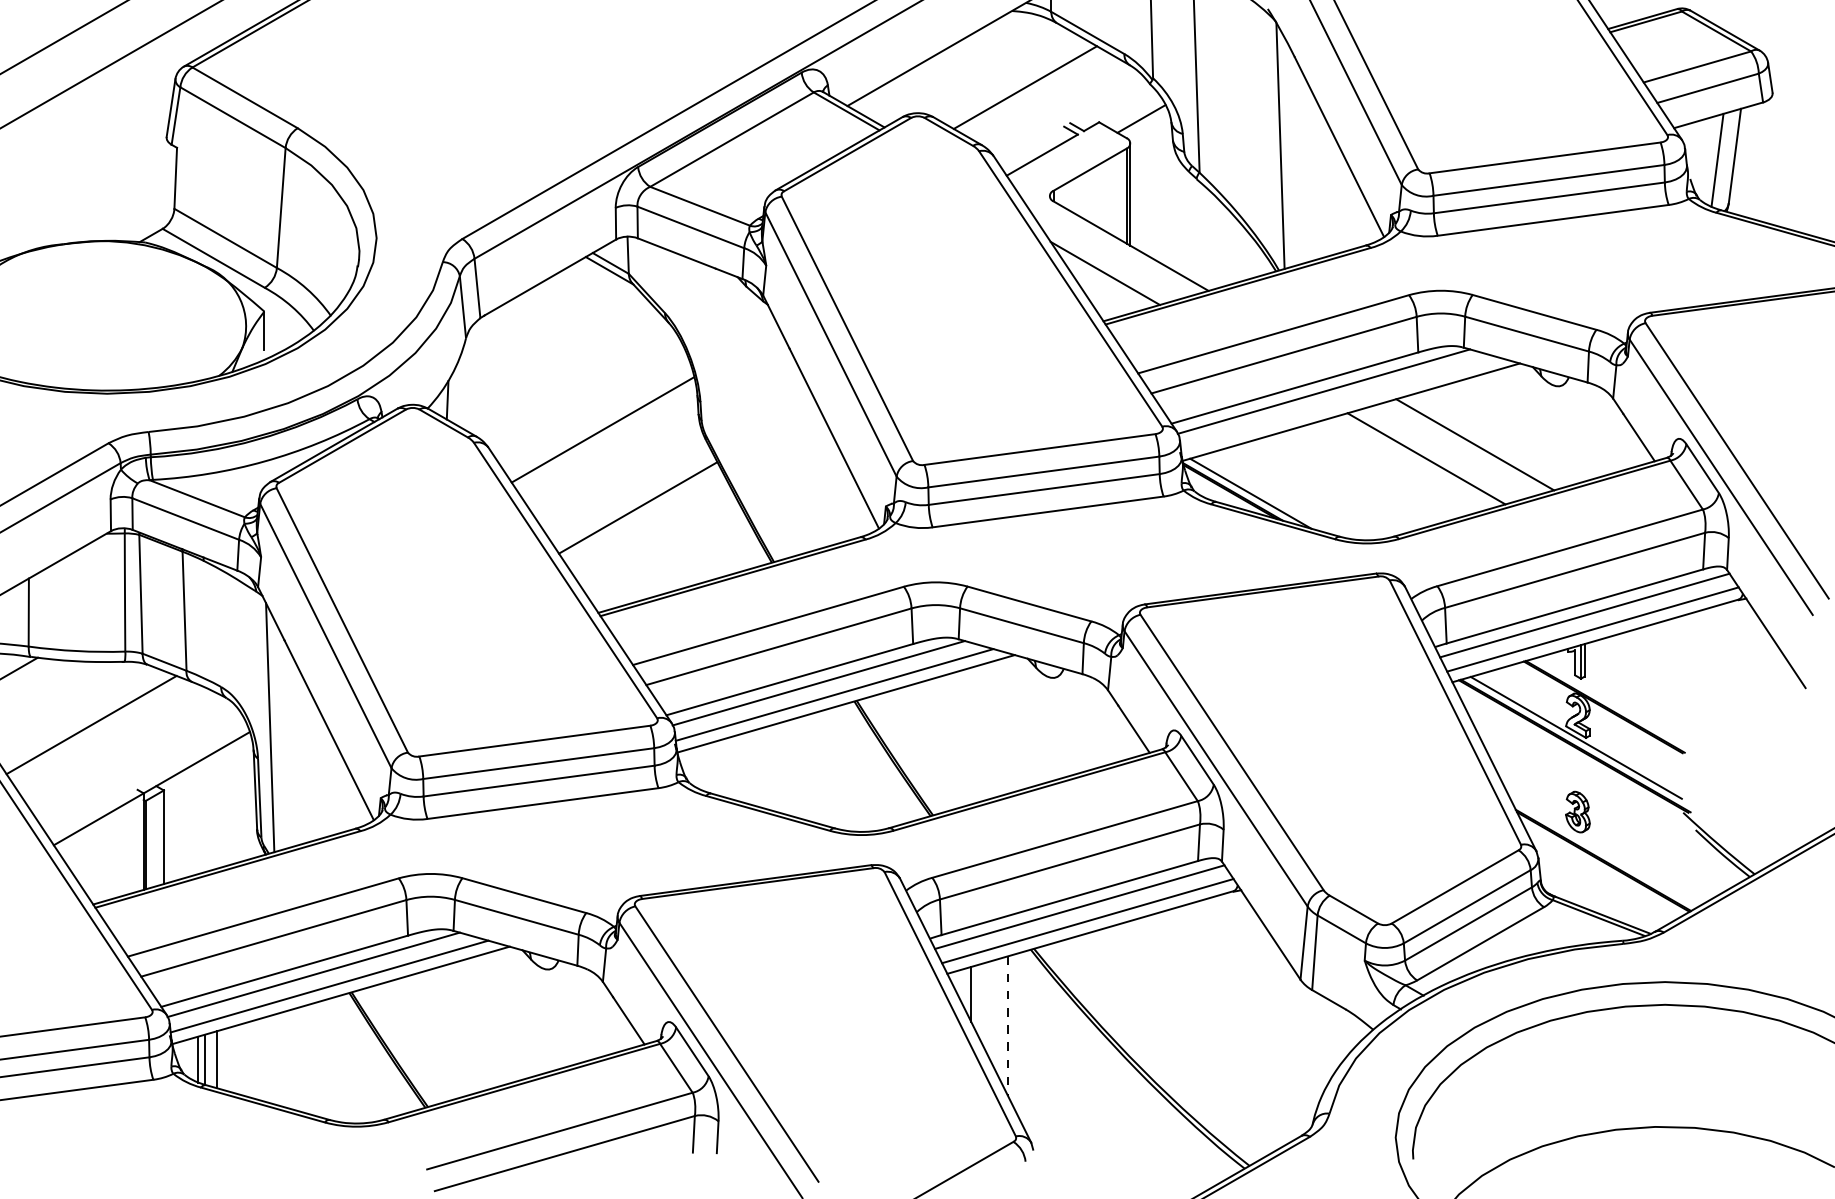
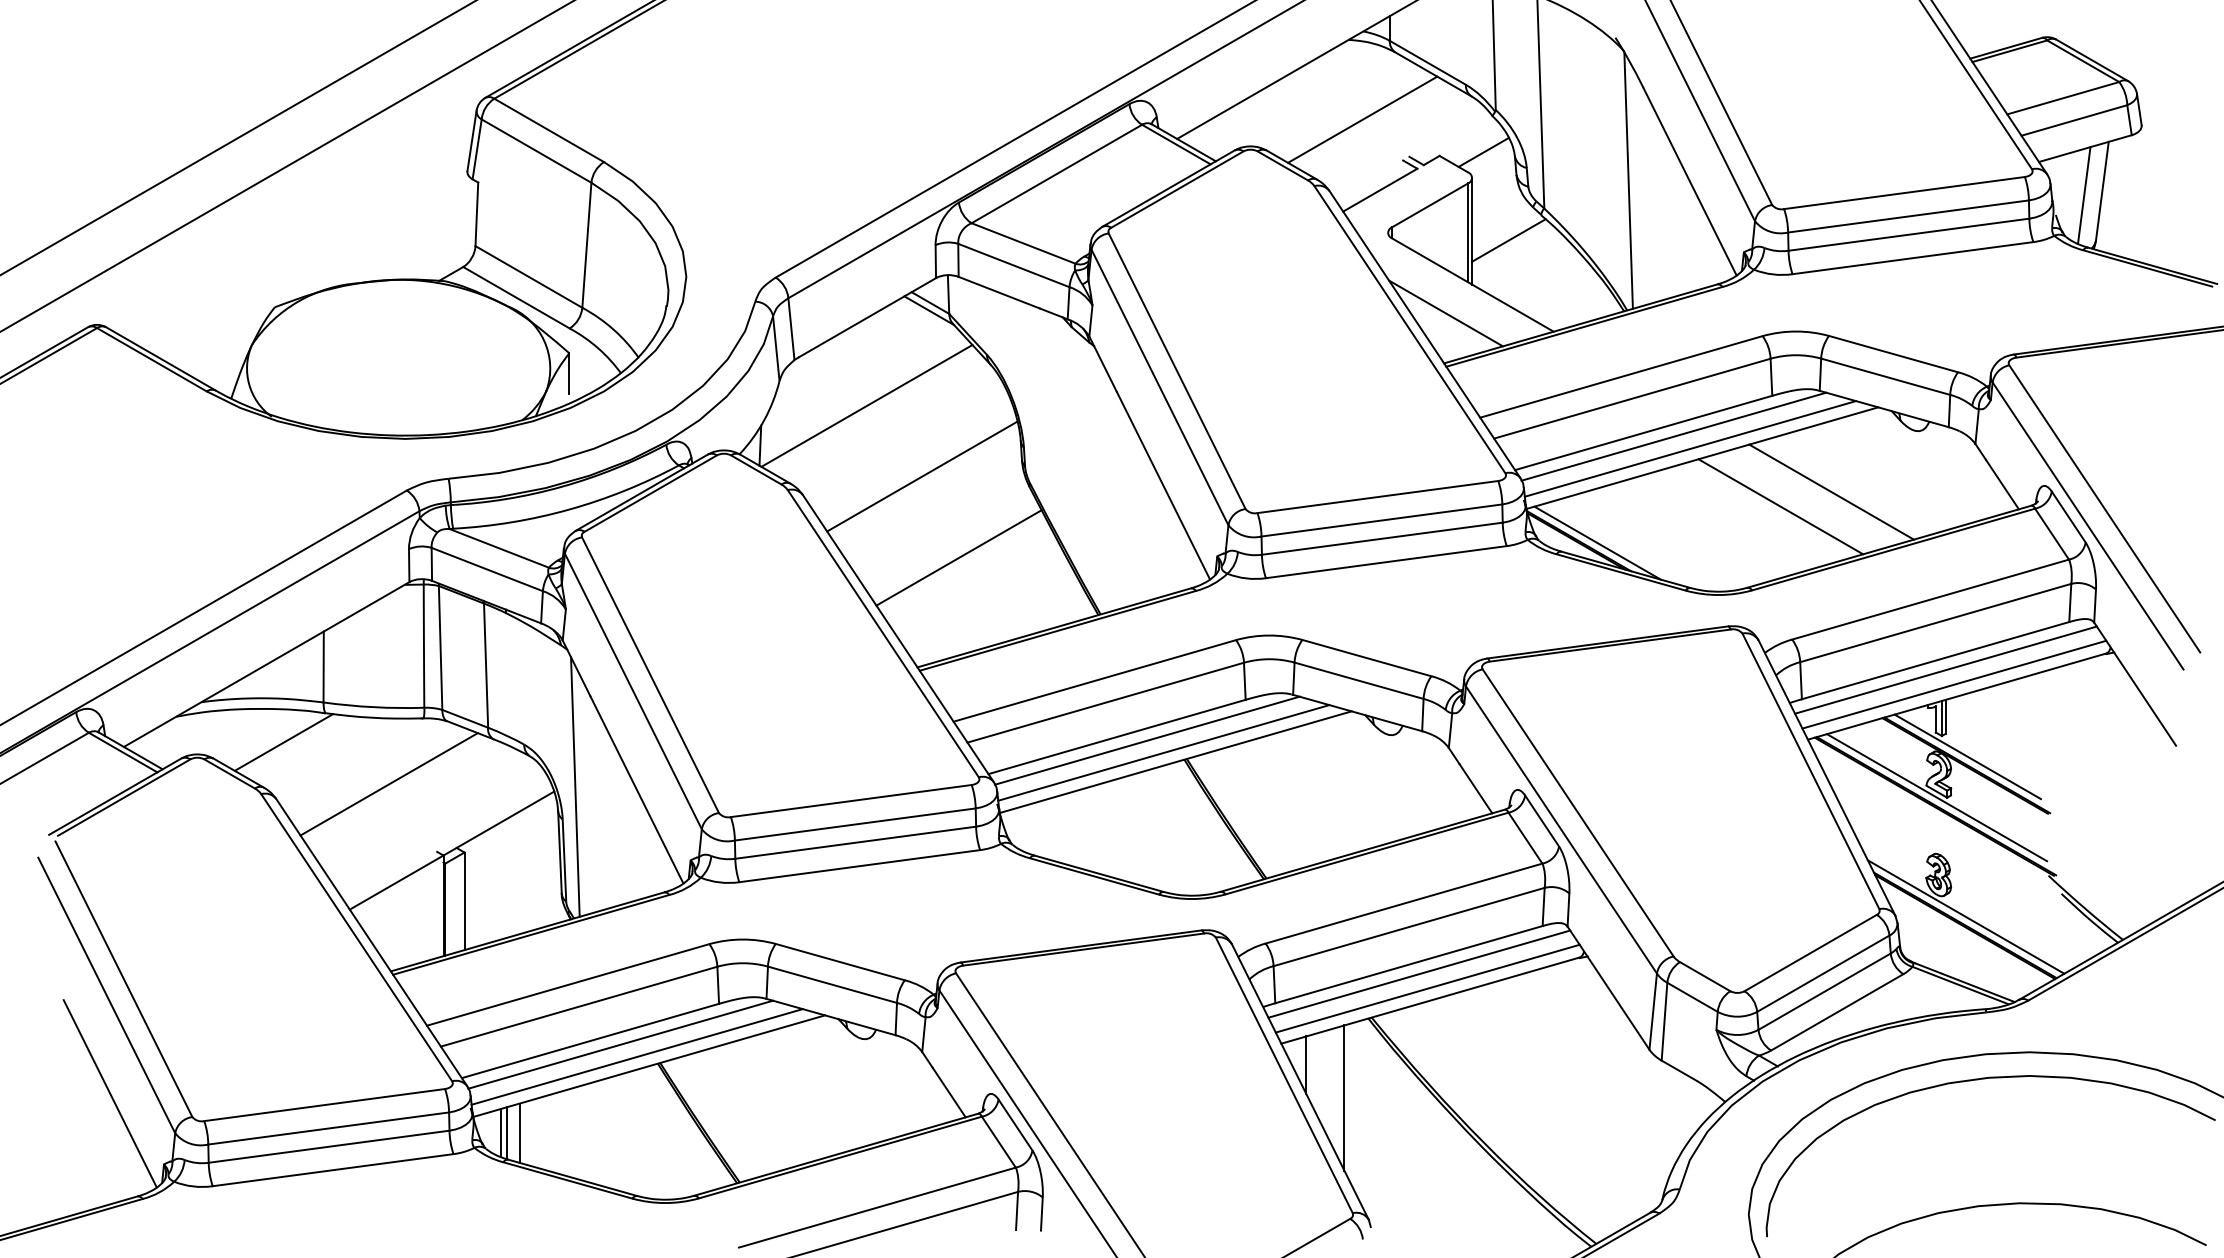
line: (1165, 203) -> (1508, 240), added
line: (549, 361) -> (866, 405), added
line: (1339, 402) -> (1690, 448), added
line: (1605, 698) -> (1967, 756), added
line: (1603, 851) -> (1965, 916), added
line: (1007, 1026) -> (1344, 1098), dashed -> solid

